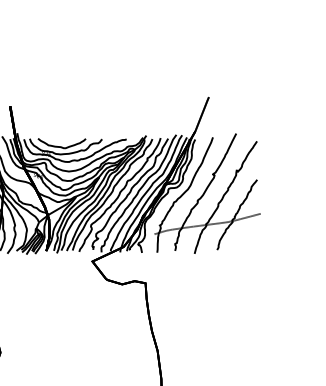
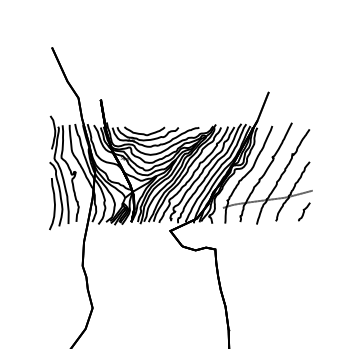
curve: (250, 238) -> (304, 211), added

